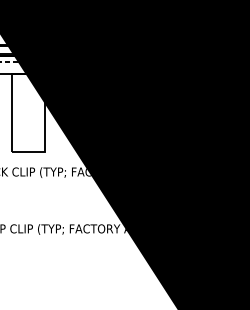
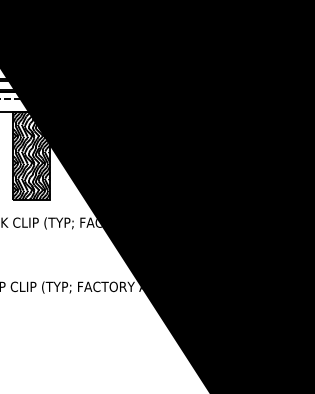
hatch: (28, 112) -> (31, 155), added

